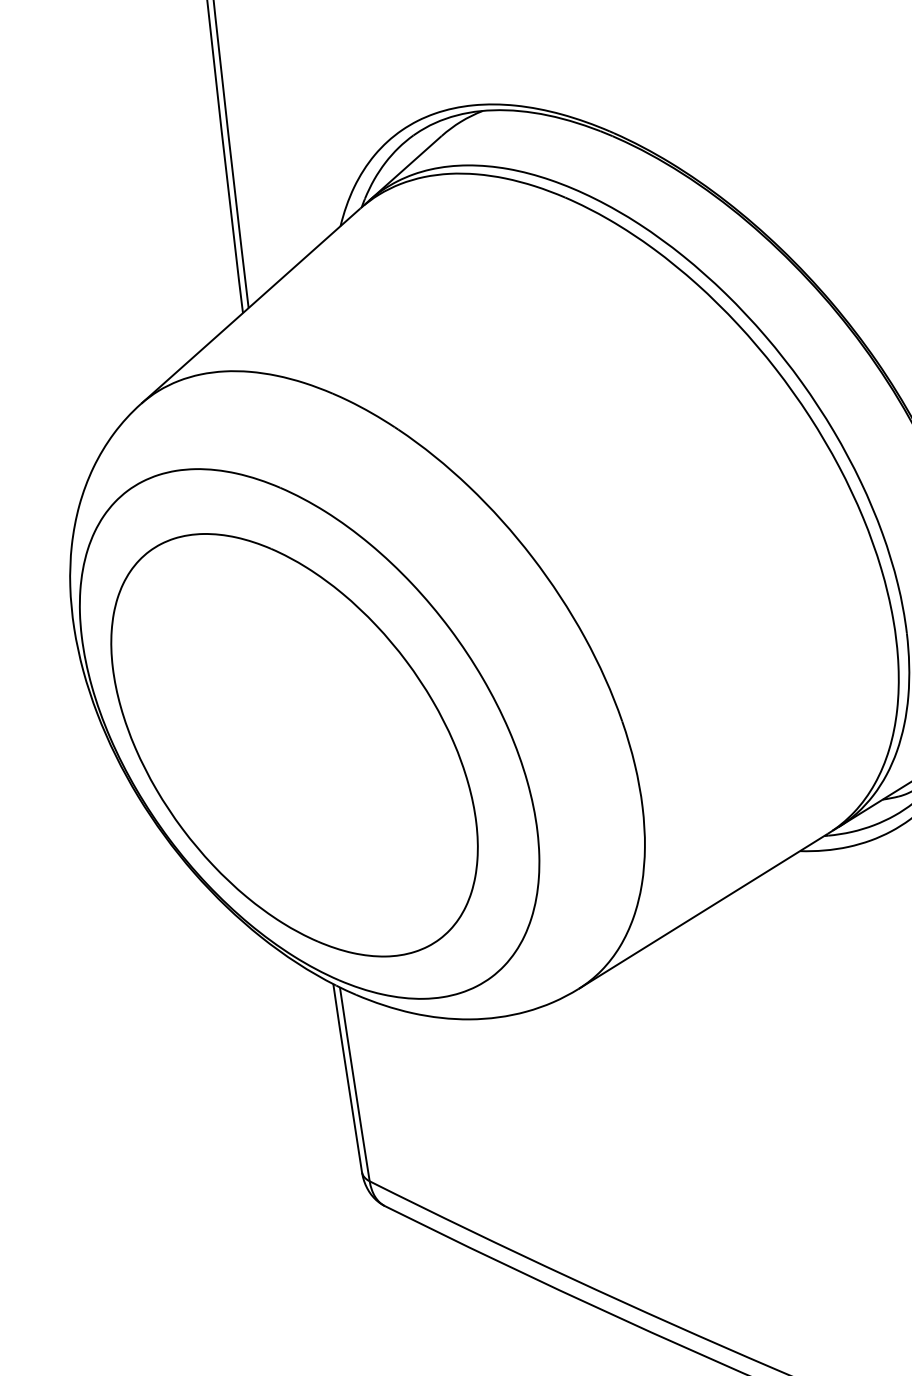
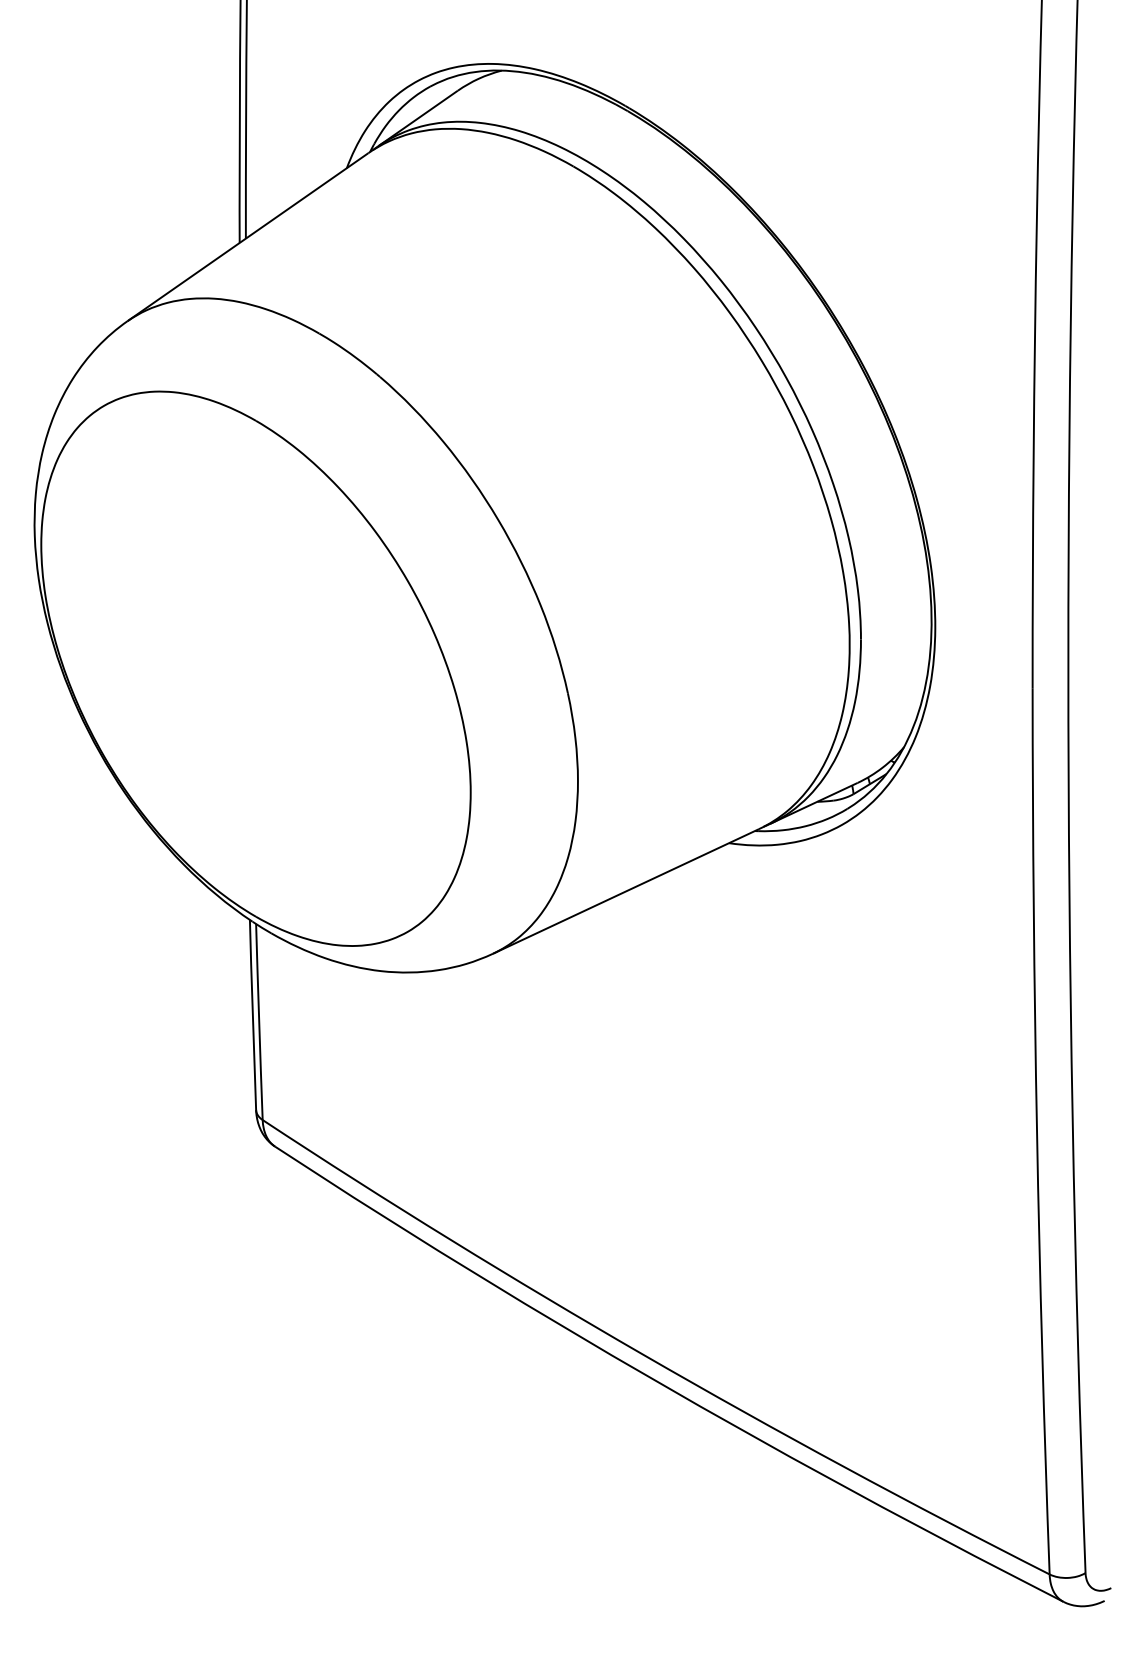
part: (294, 745) -> (239, 678), removed

